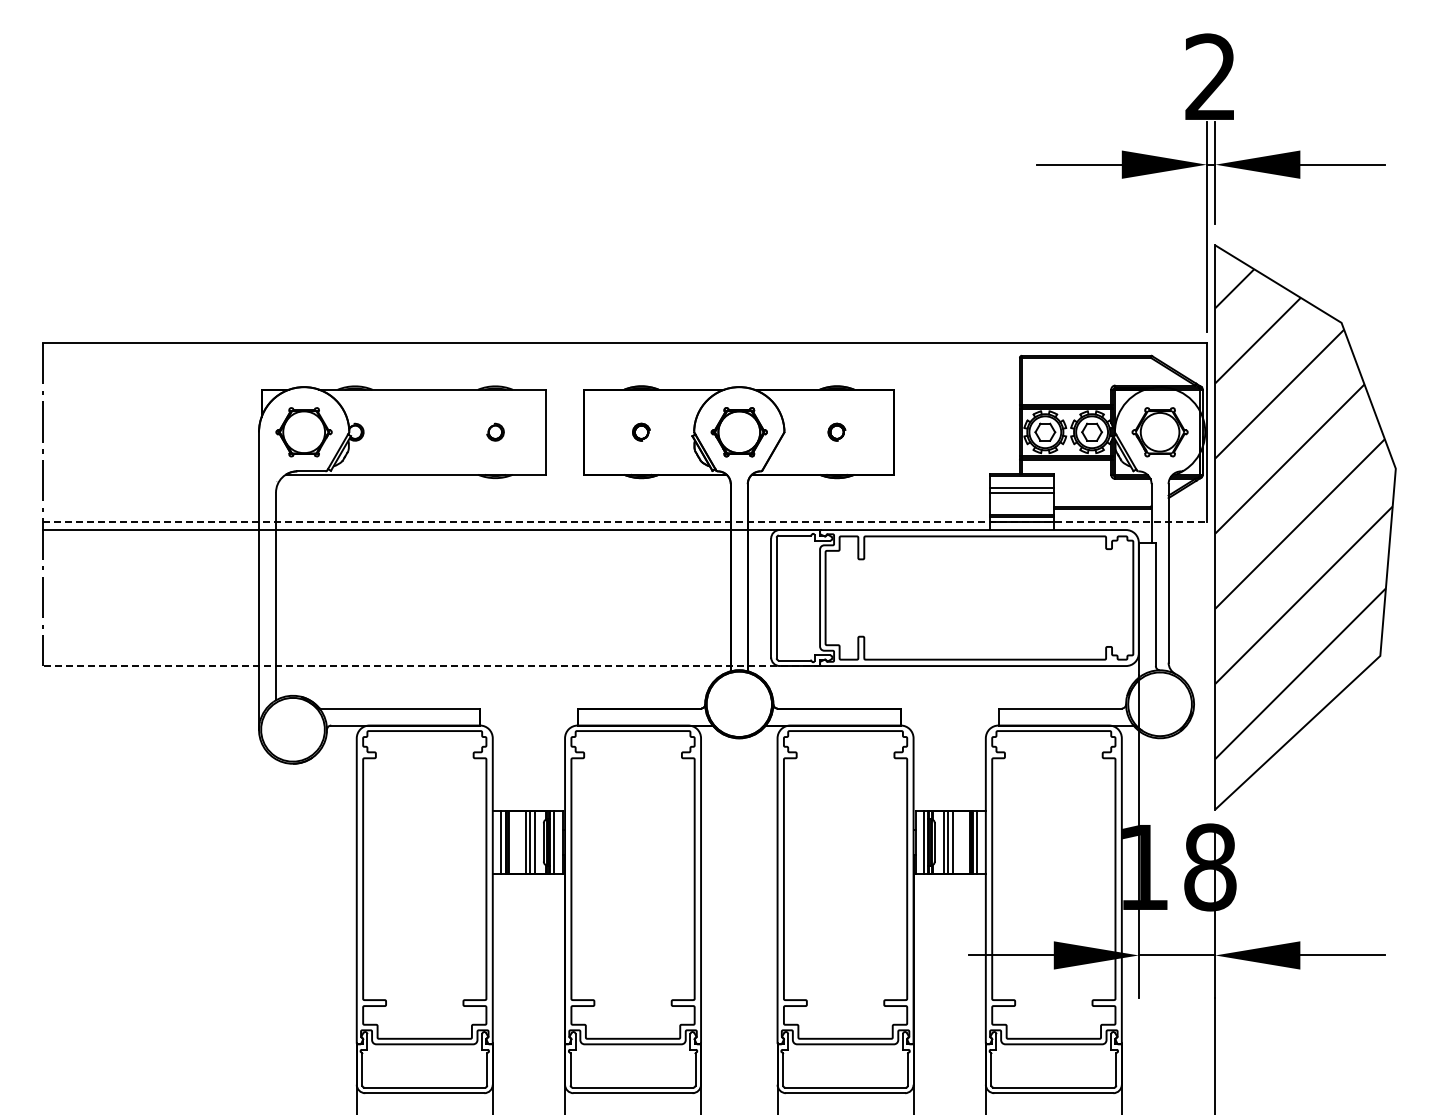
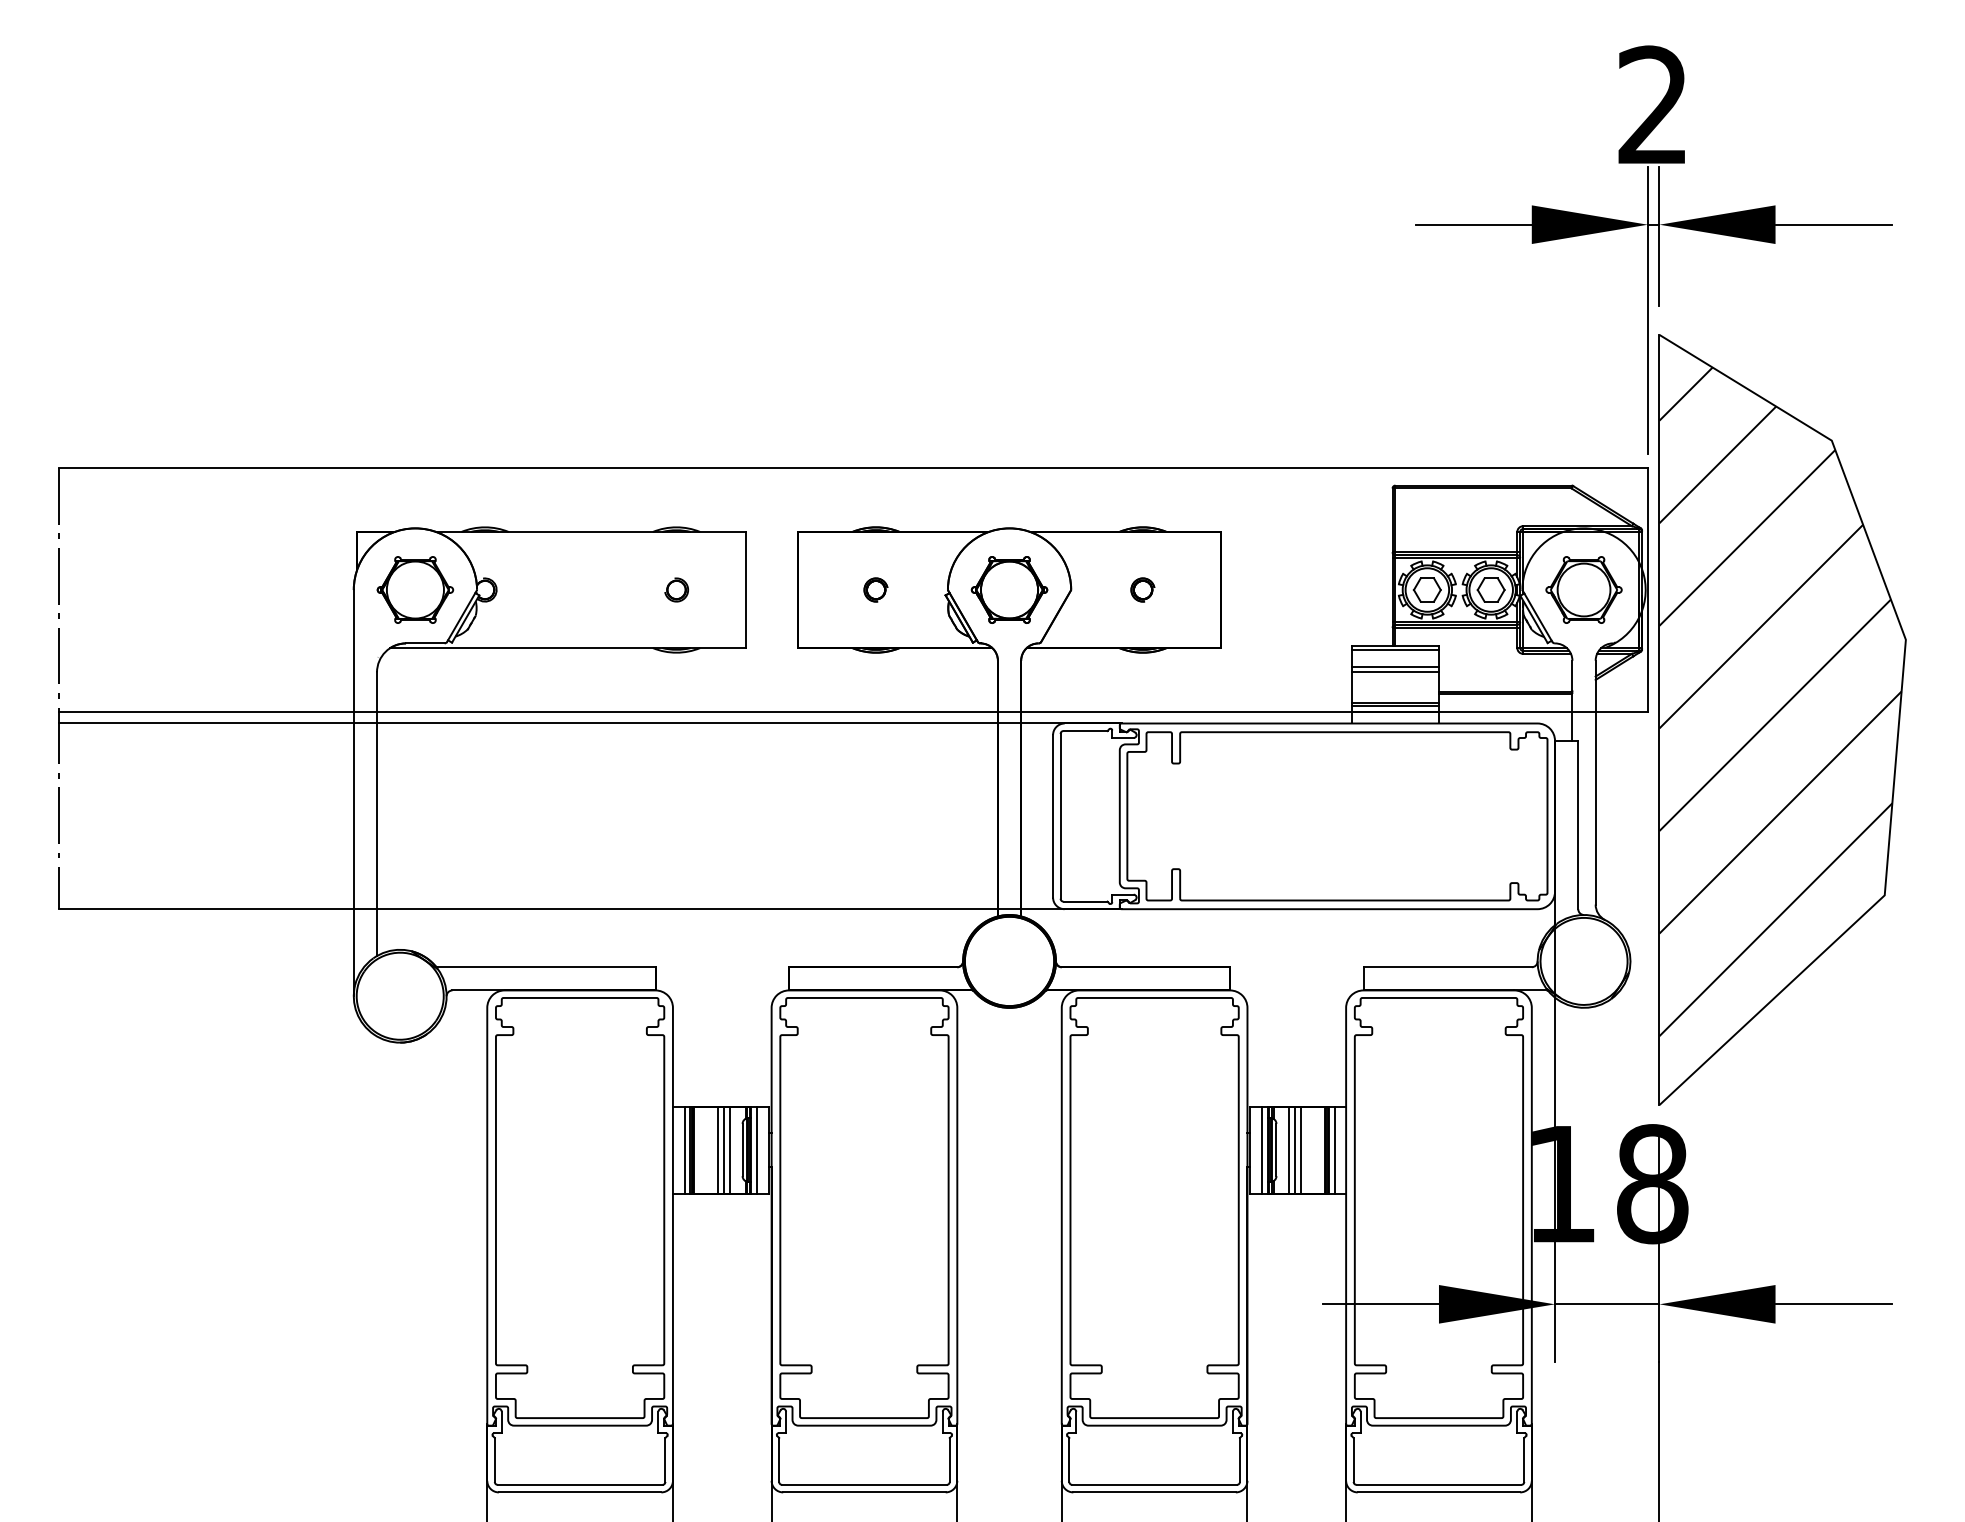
line: (625, 521) -> (854, 711), dashed -> solid
line: (431, 666) -> (589, 909), dashed -> solid

